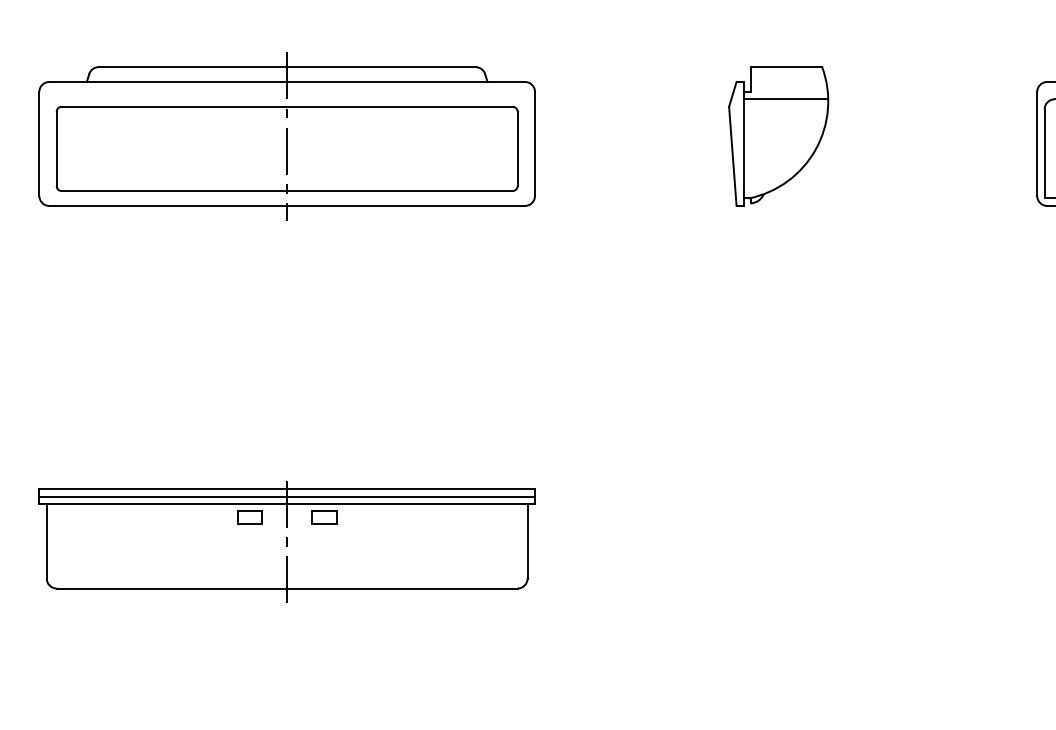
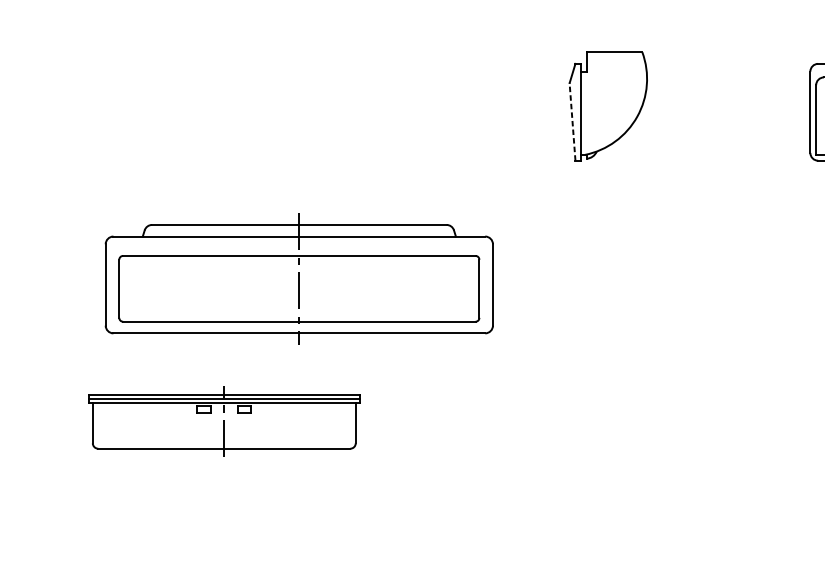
line: (786, 99) -> (614, 77), removed
part: (286, 136) -> (298, 279), moved
line: (732, 156) -> (572, 122), solid -> dashed
part: (286, 541) -> (223, 422), size x0.7

